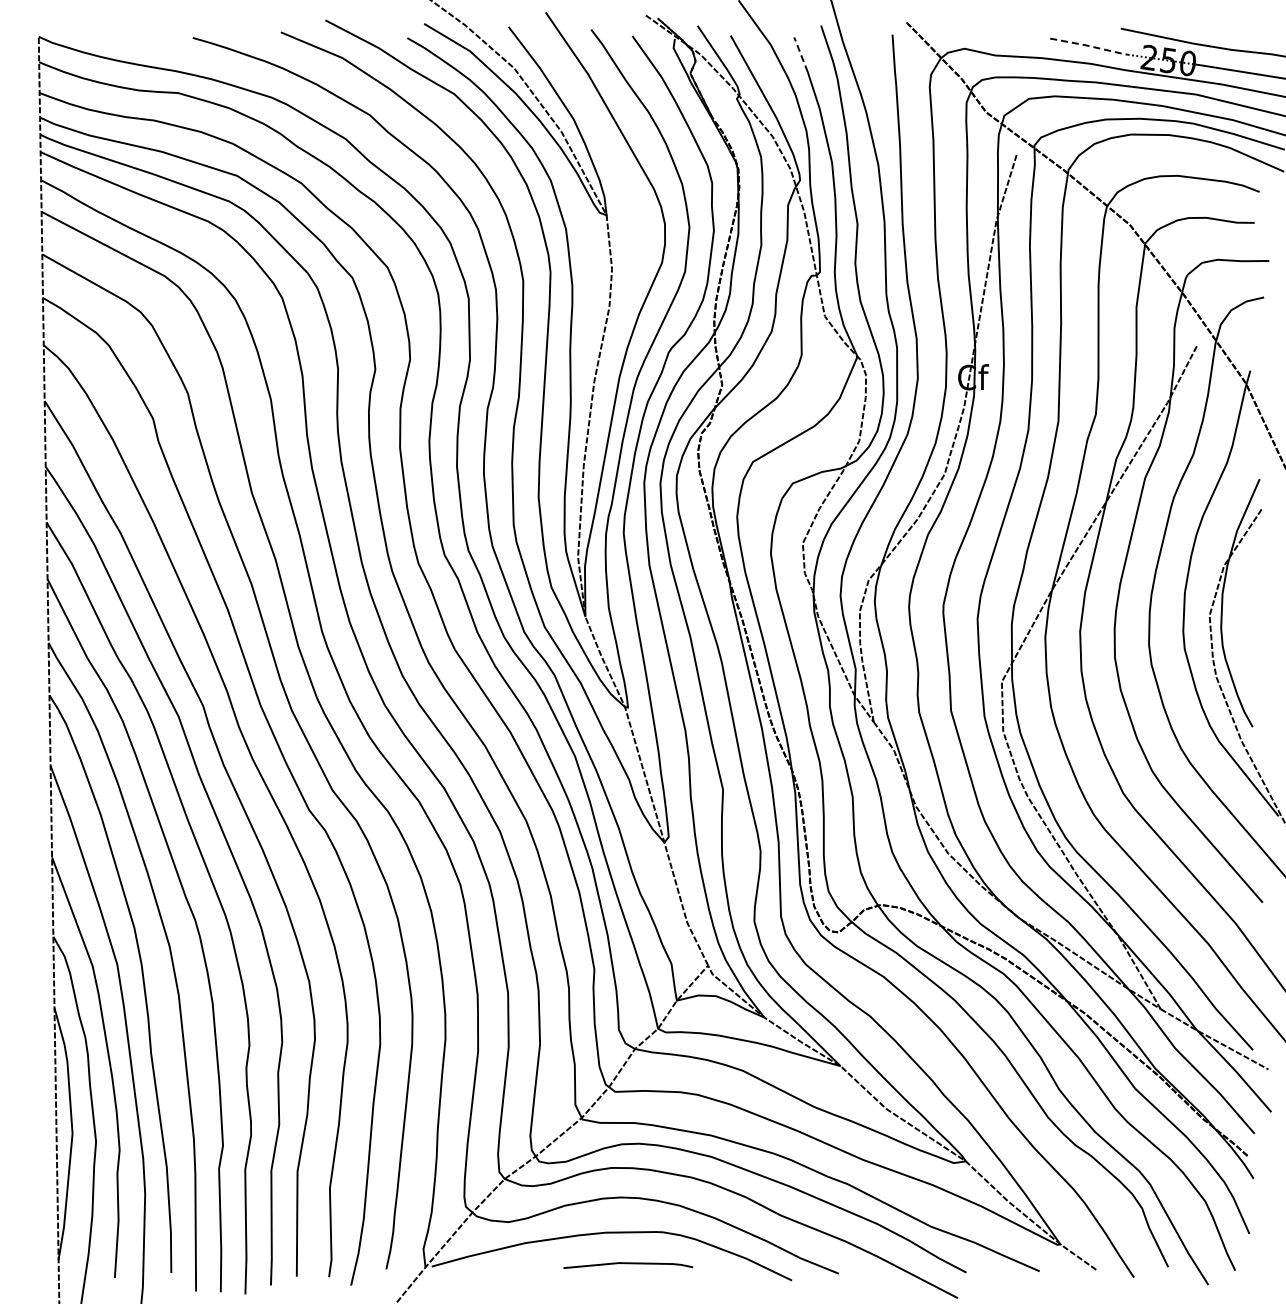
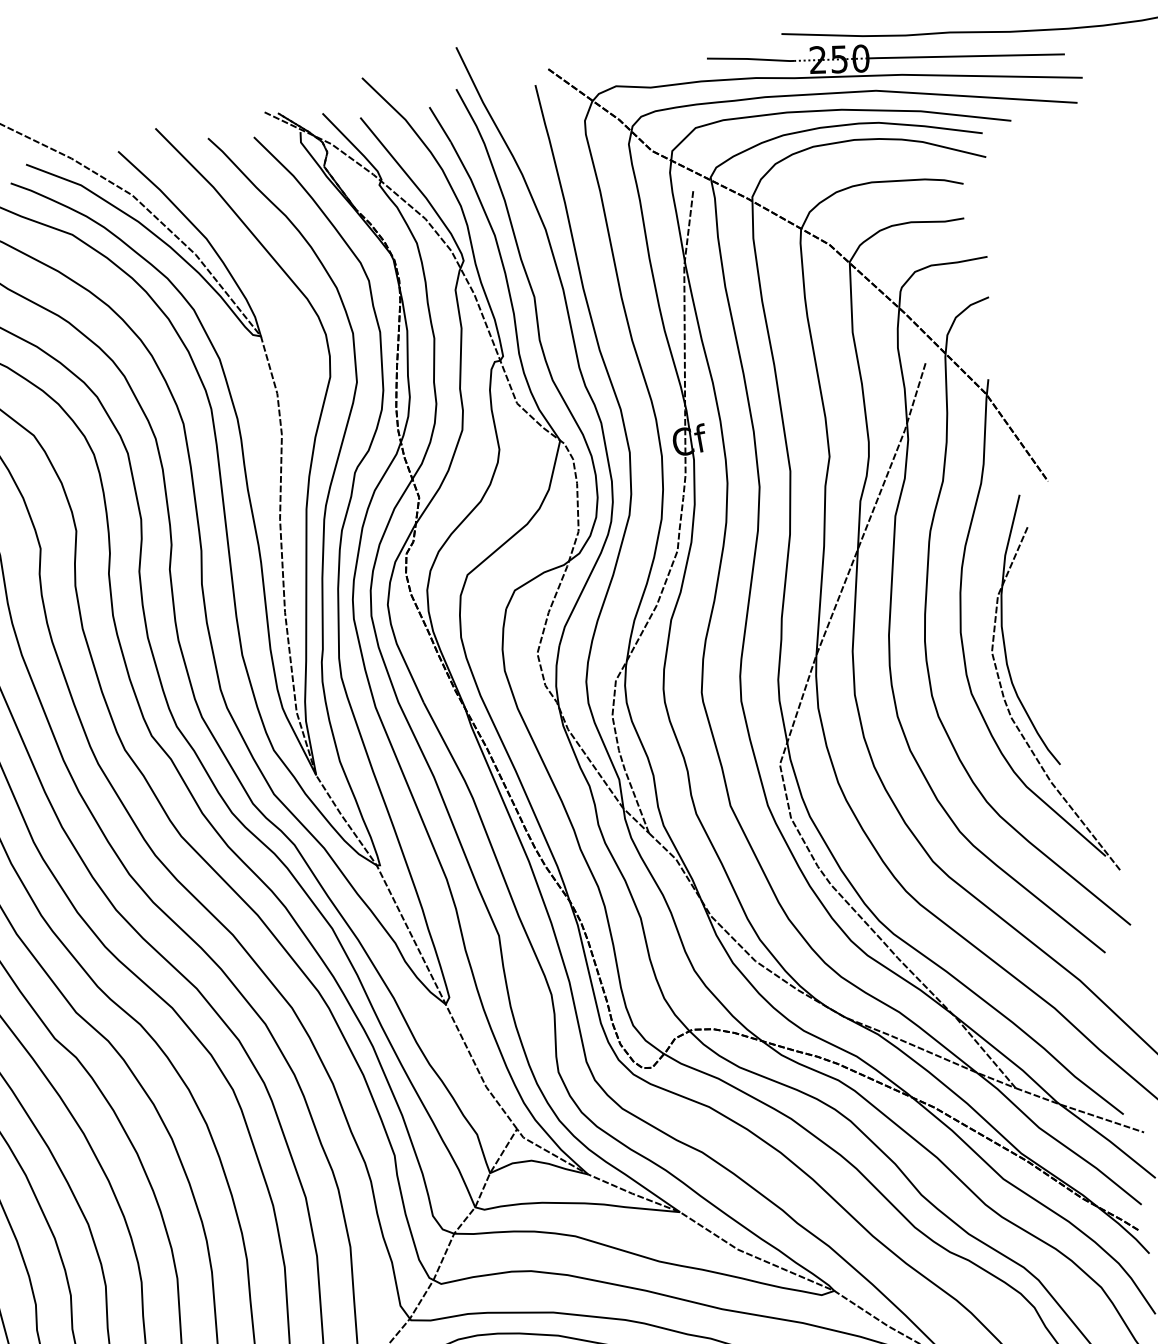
line: (1089, 46) -> (750, 59), dashed -> solid
line: (801, 54) -> (440, 124), dashed -> solid

